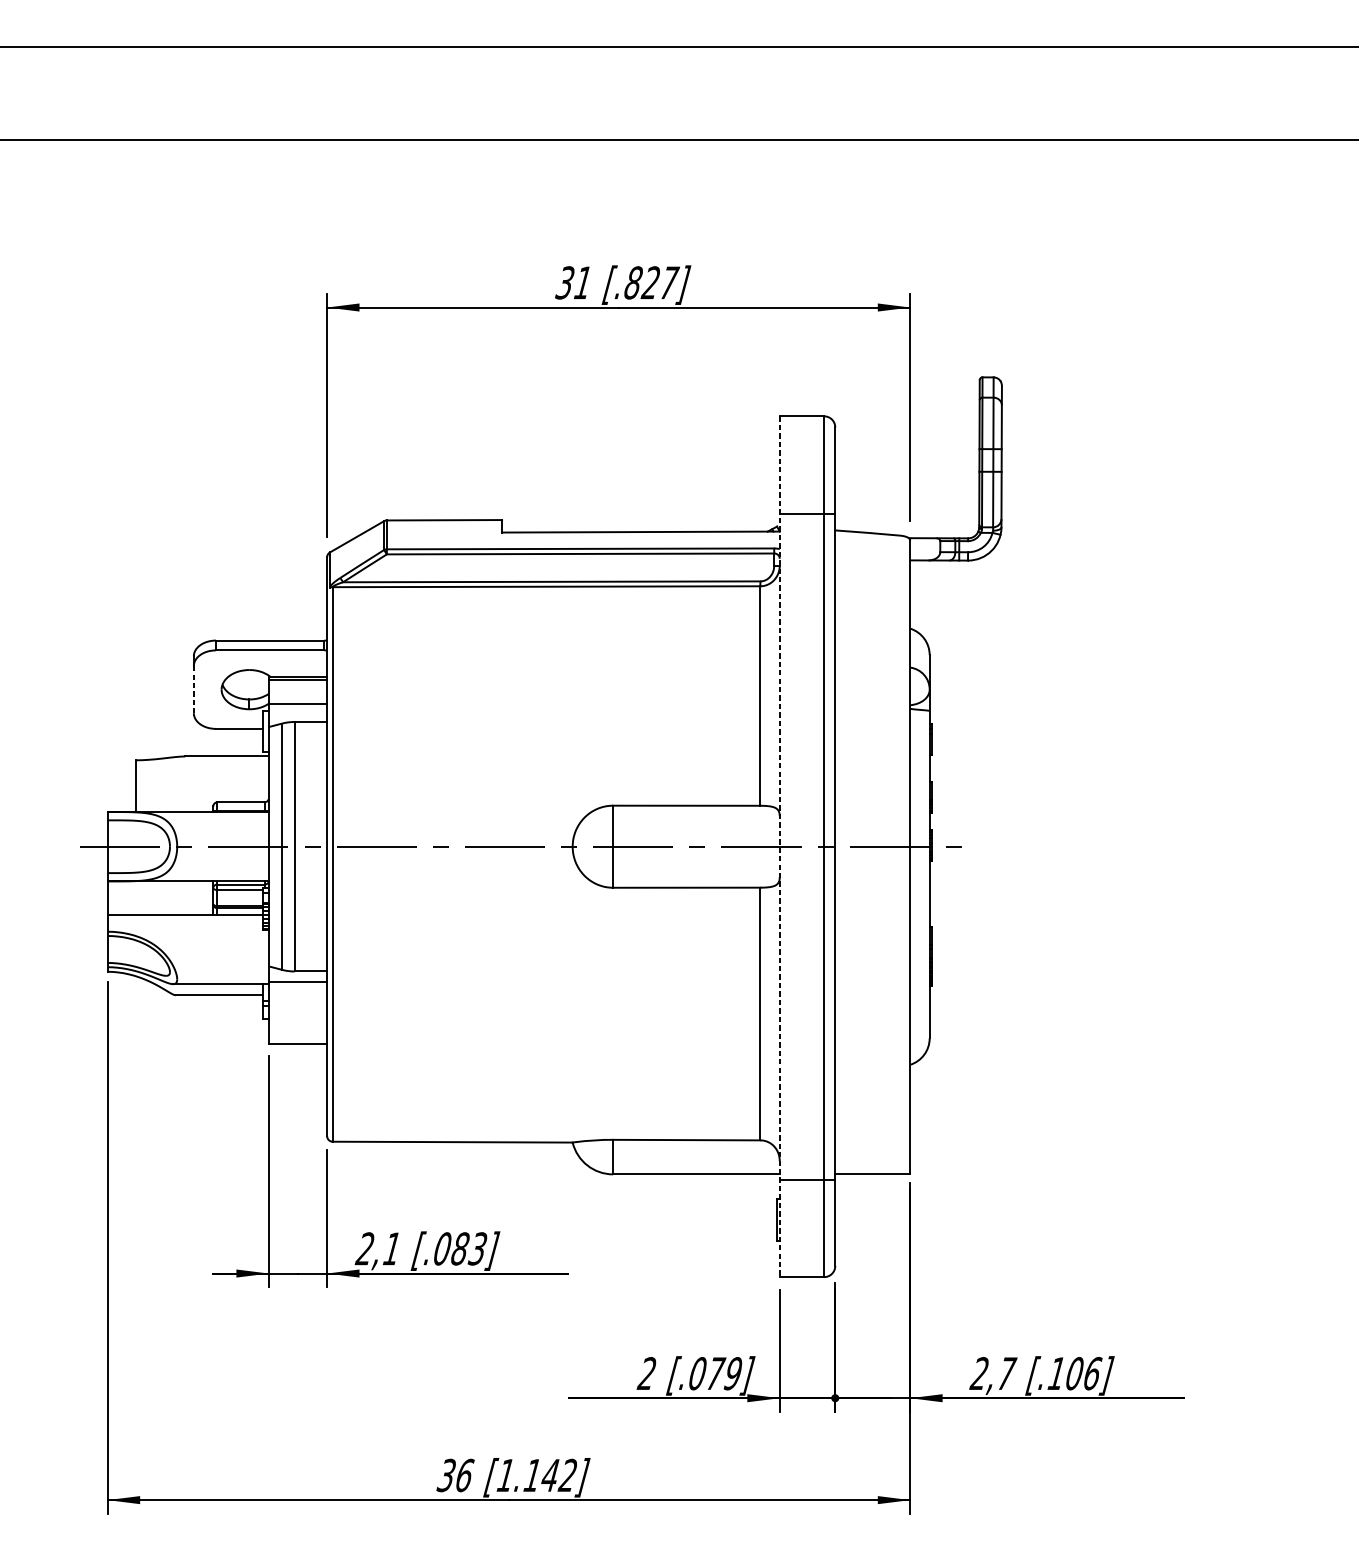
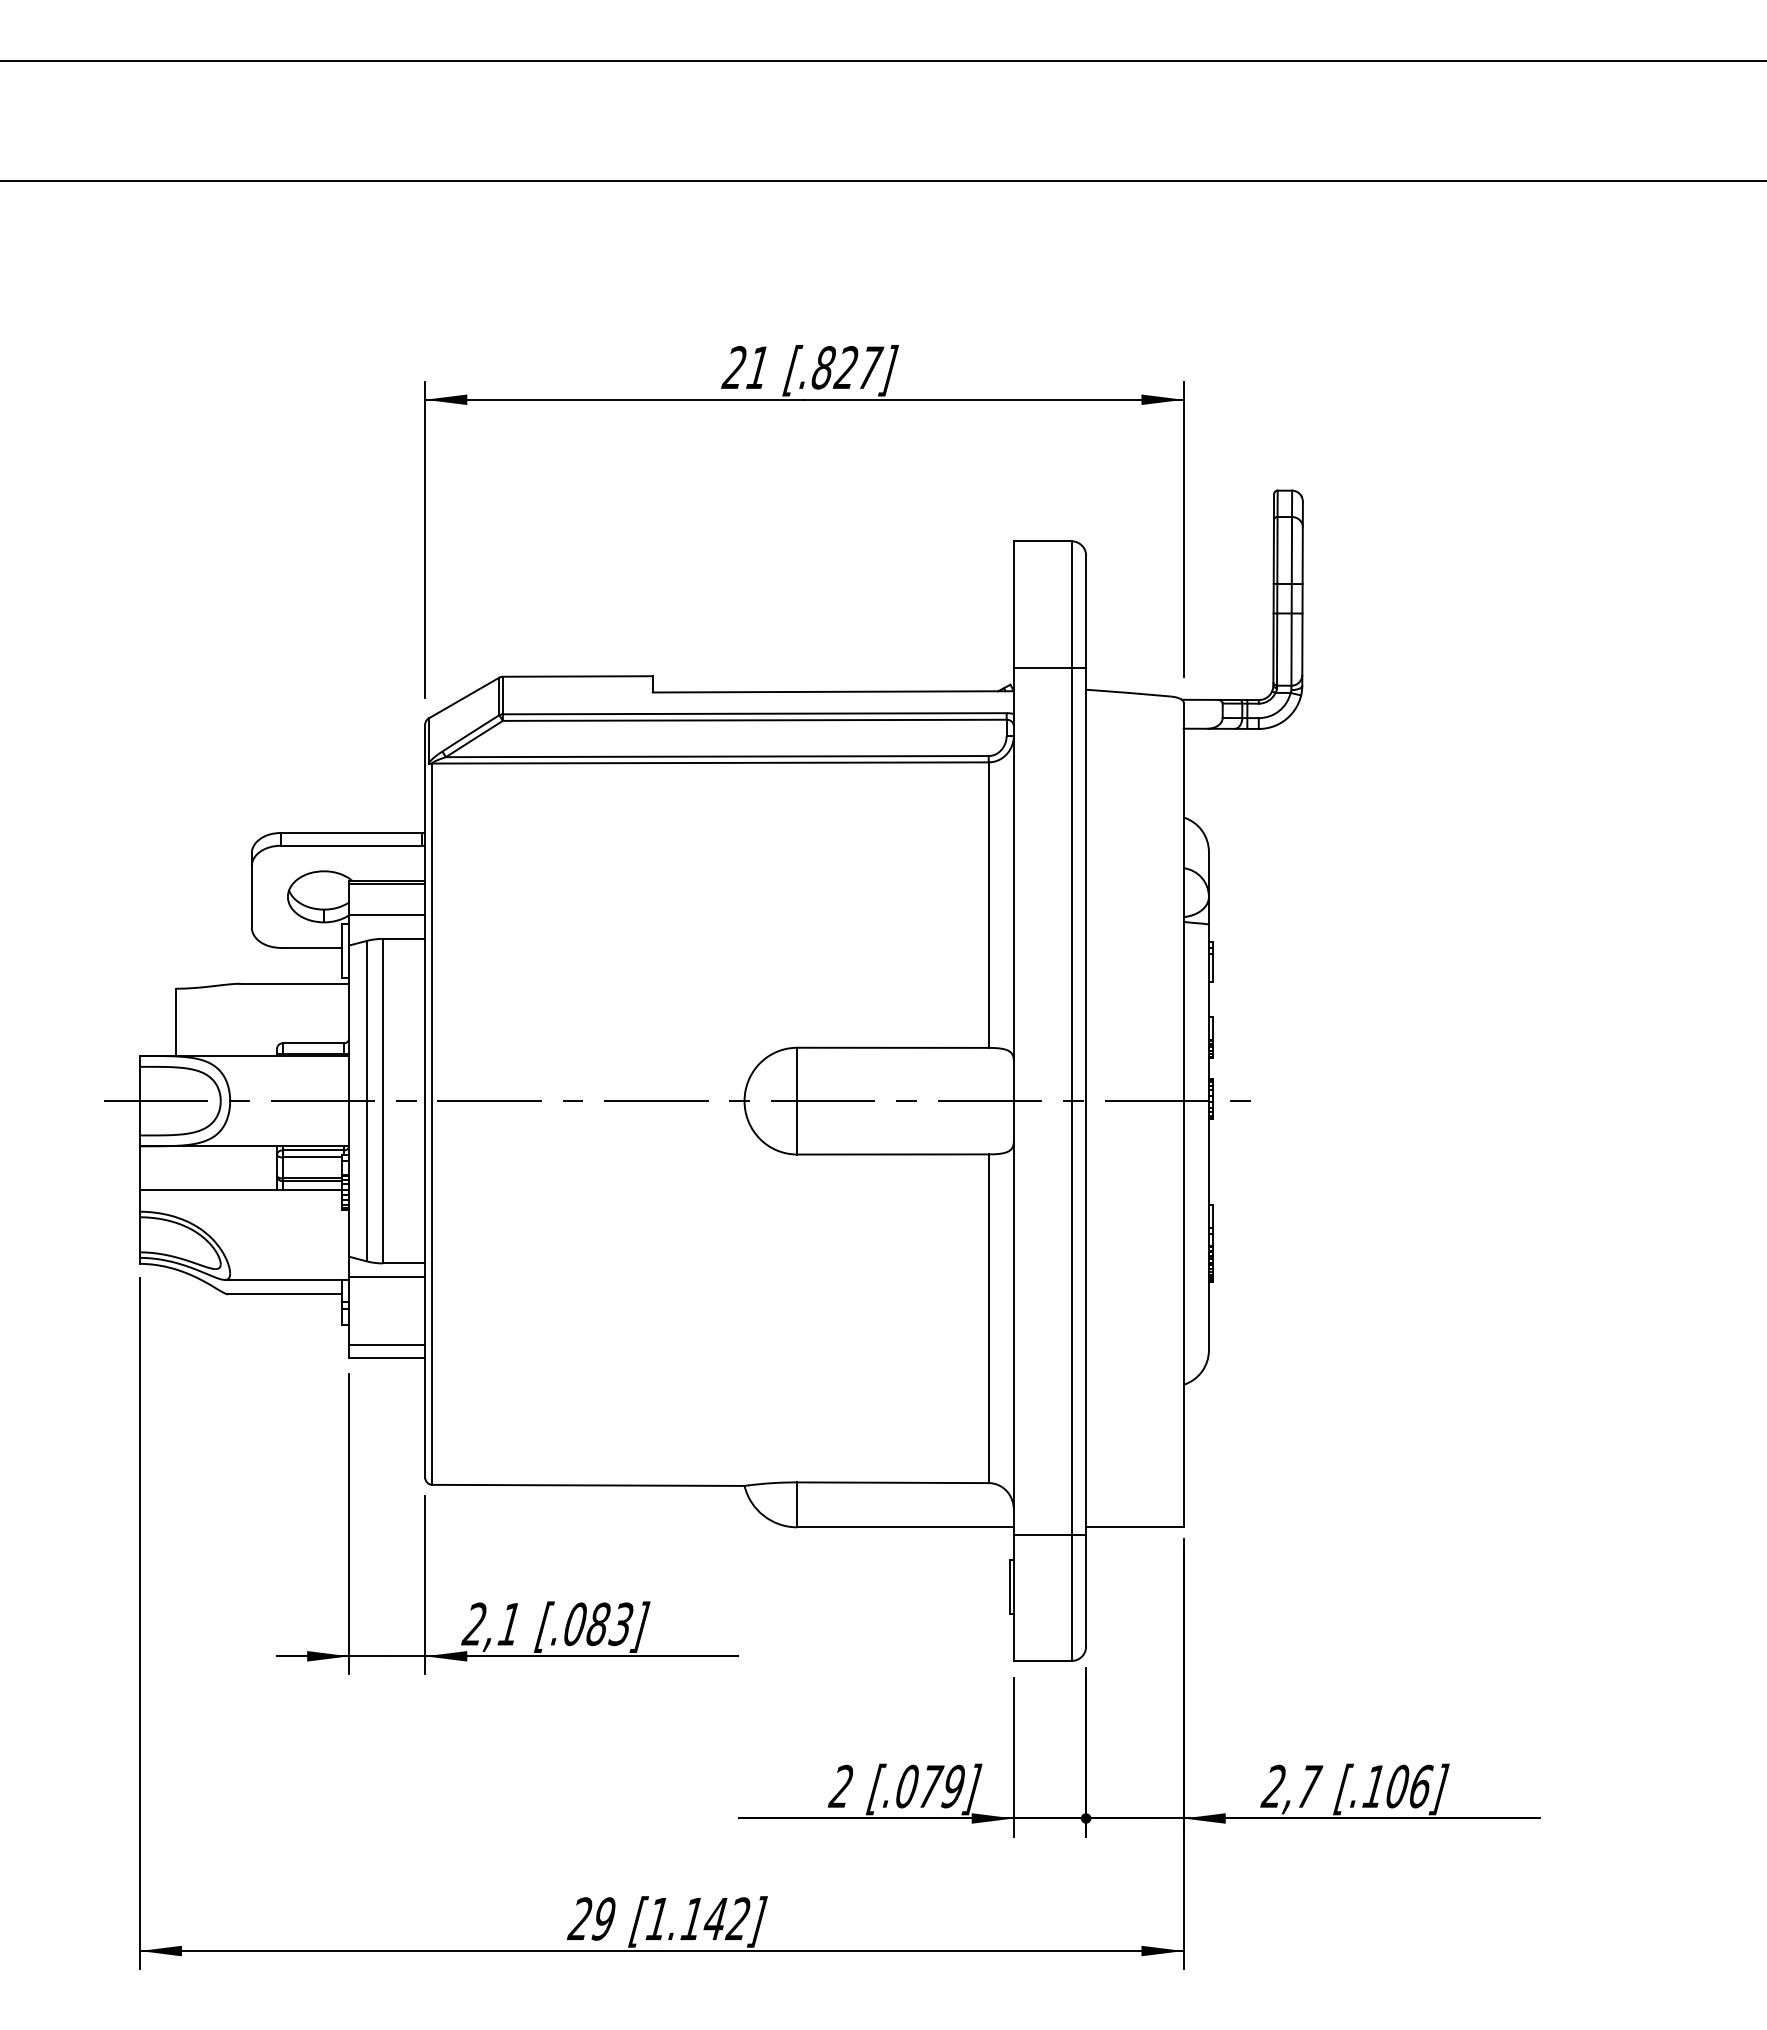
text: (564, 282) -> (733, 367), 31 -> 21
line: (193, 689) -> (251, 896), dashed -> solid
line: (779, 847) -> (1013, 1101), dashed -> solid
line: (298, 1033) -> (387, 1344), added
text: (455, 1475) -> (591, 1918), 36 -> 29

